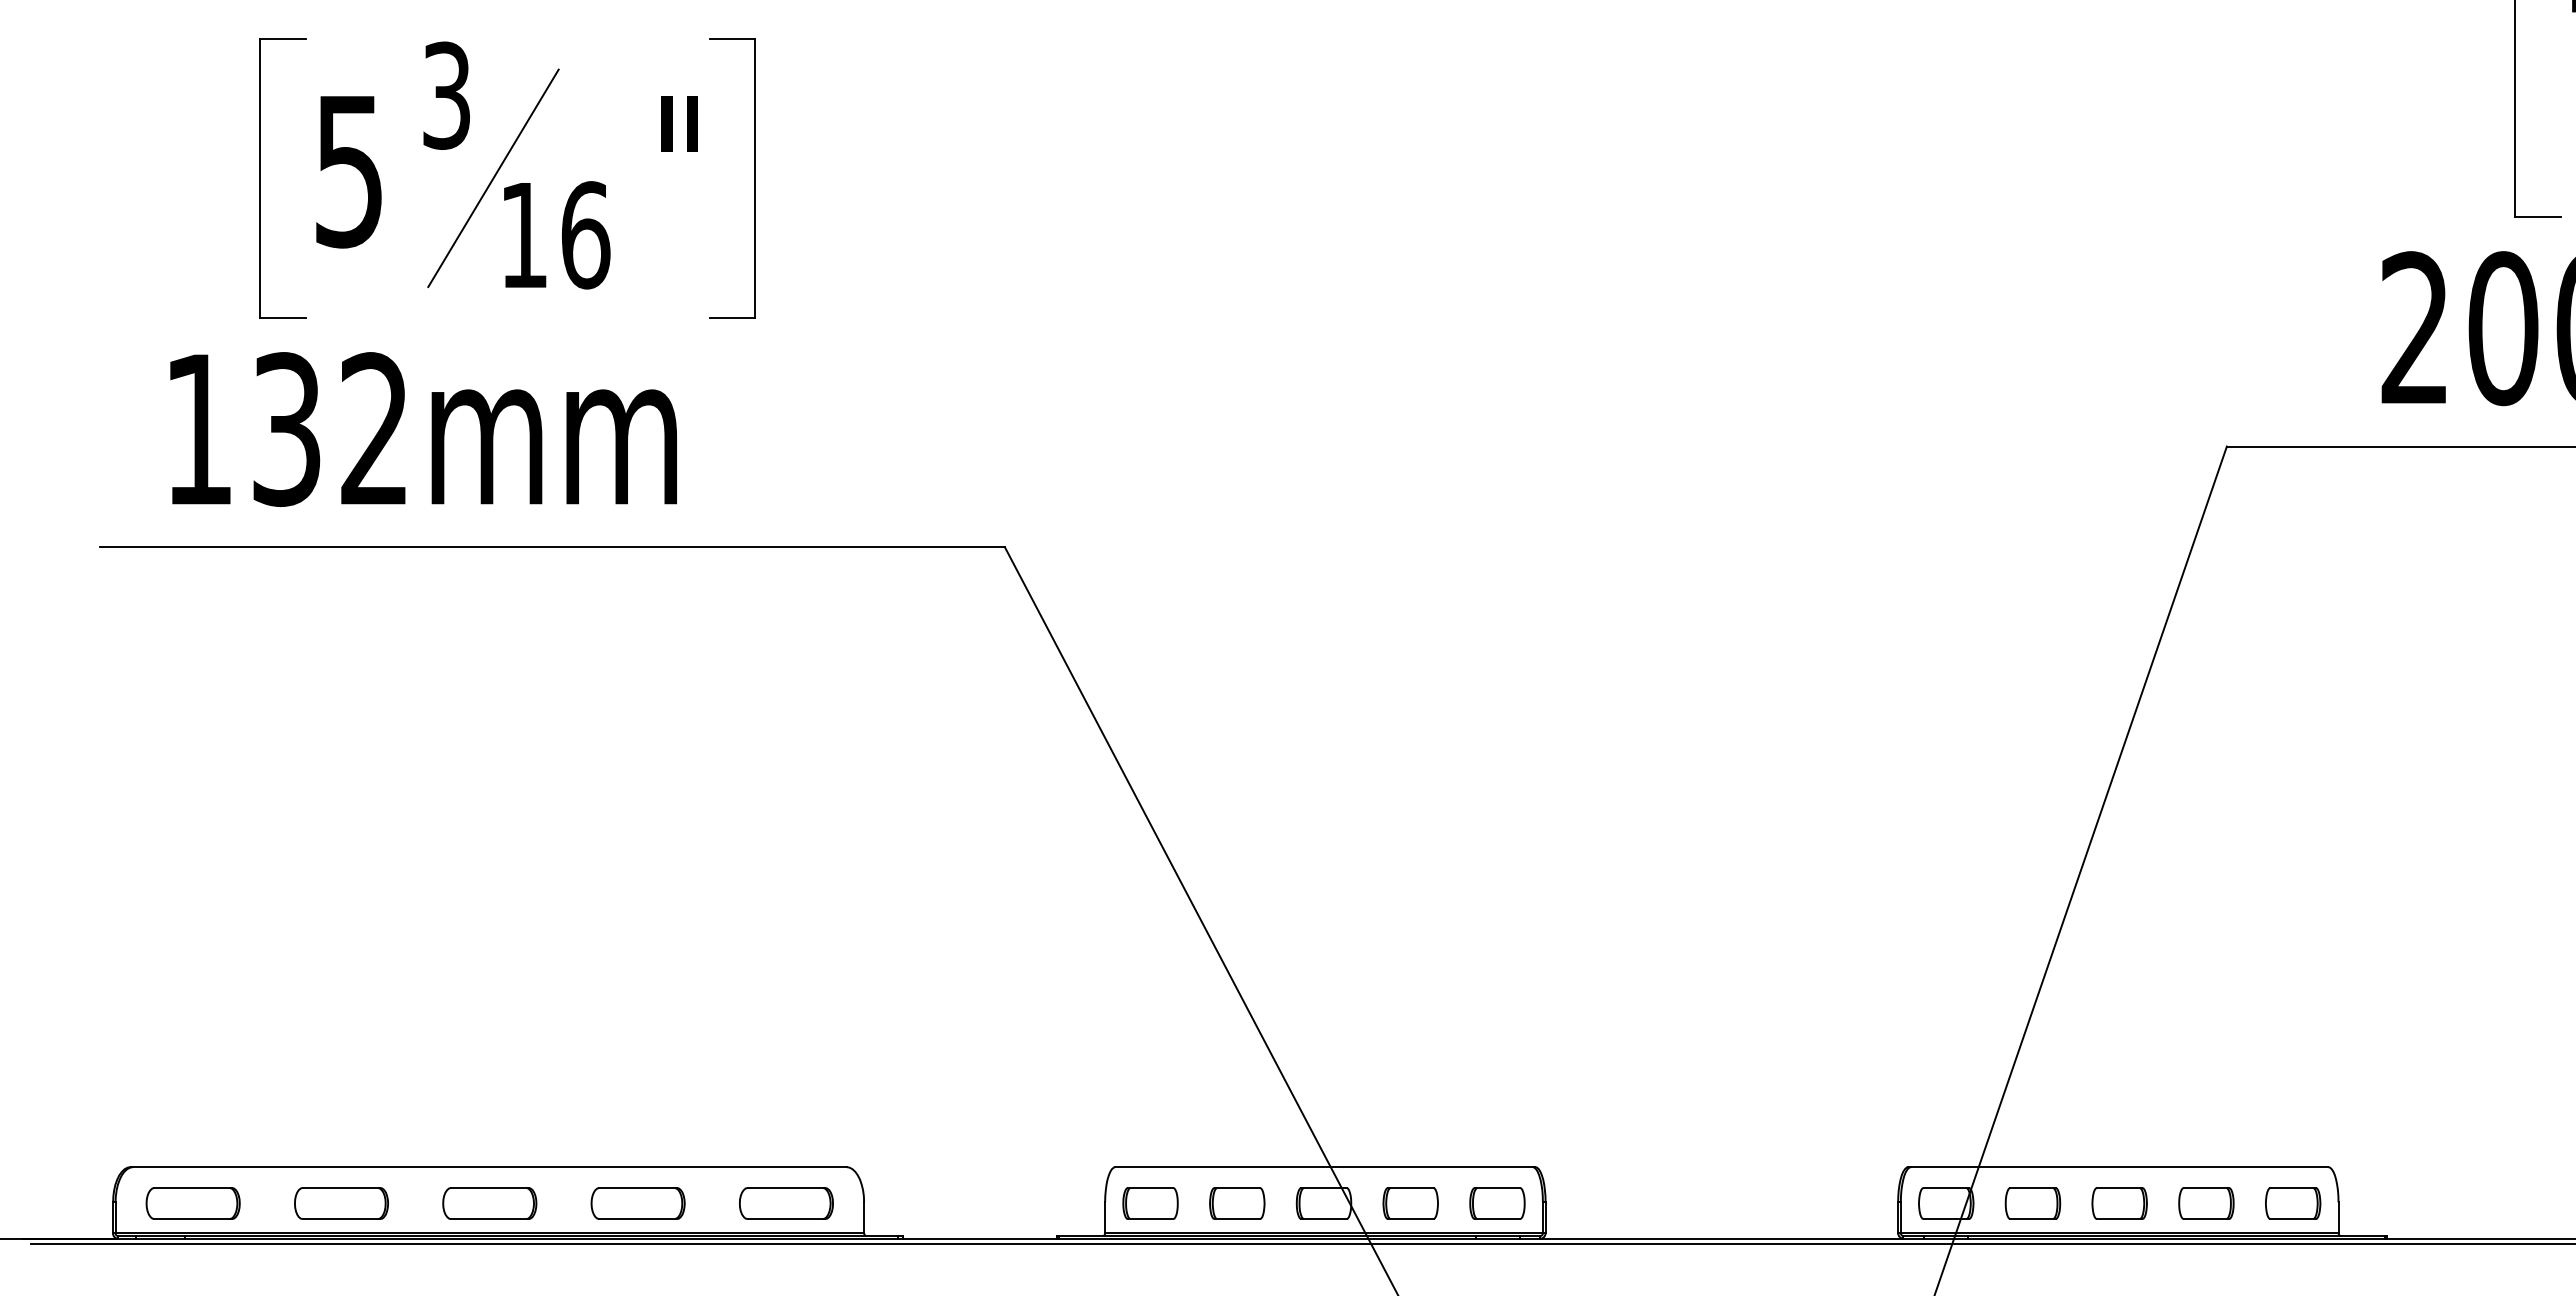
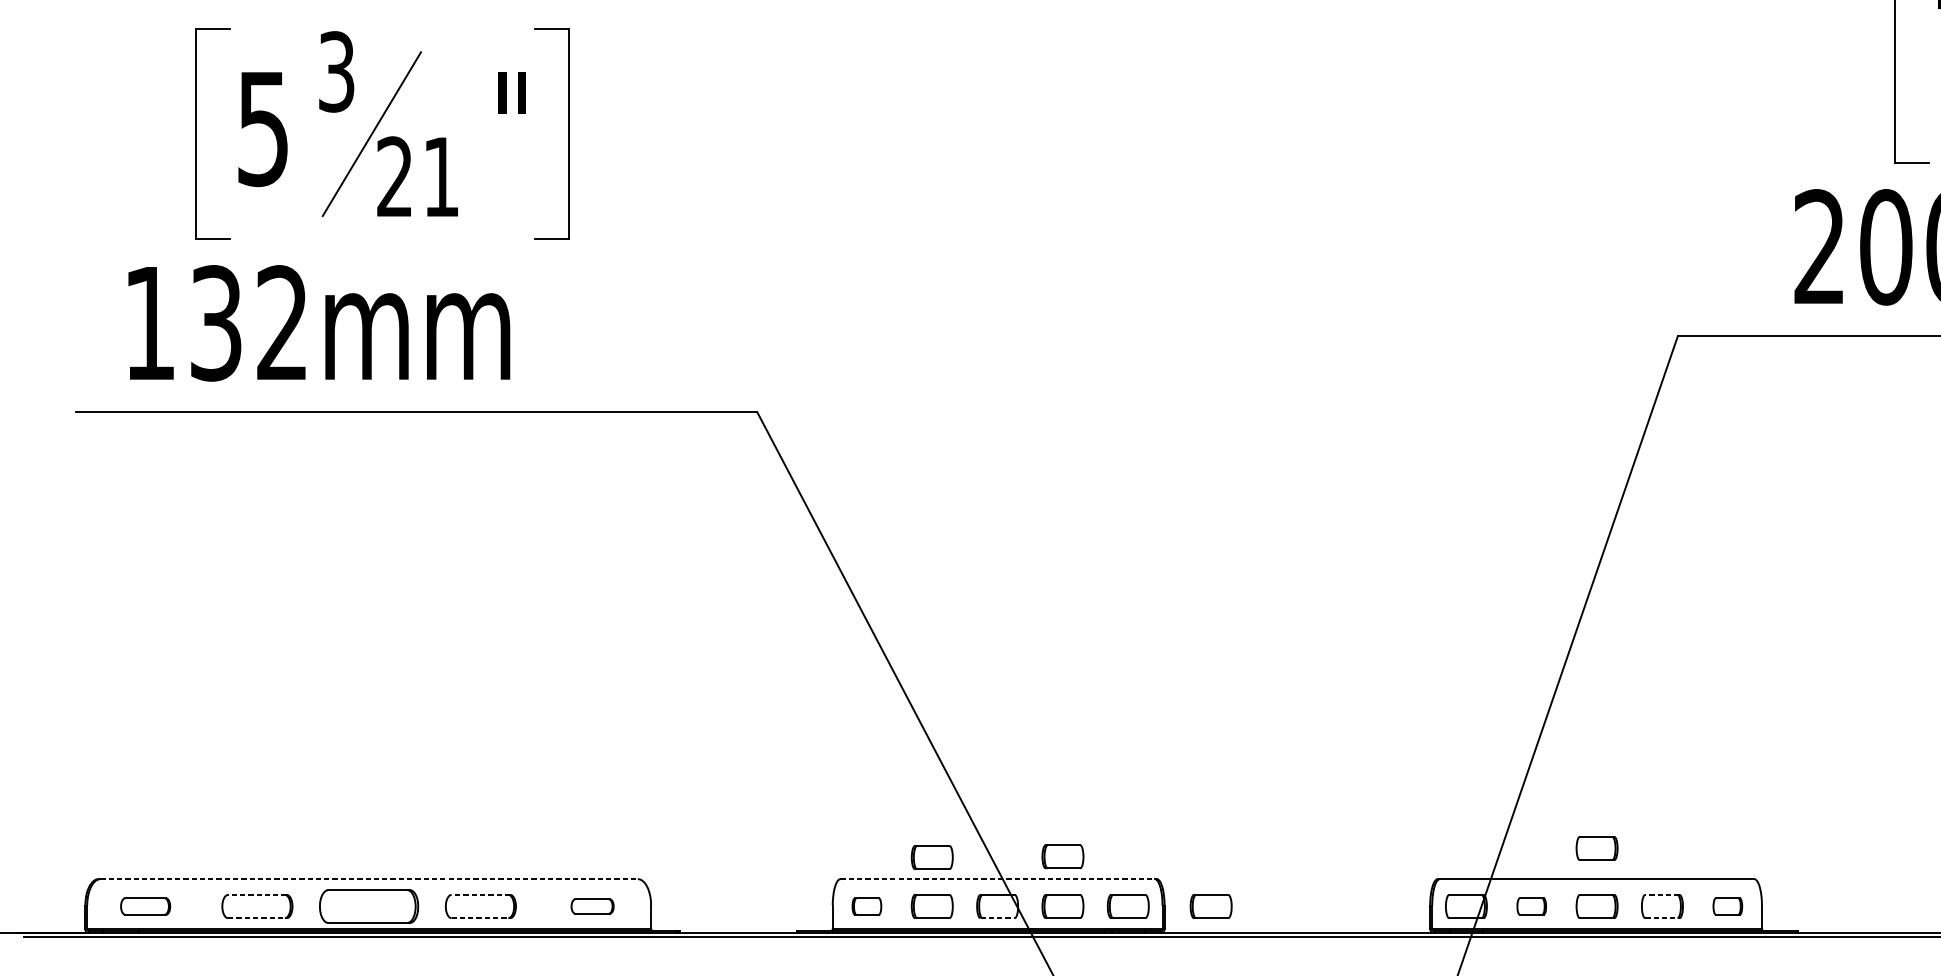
text: (555, 235) -> (418, 177), 16 -> 21
part: (2119, 1126) -> (1596, 848), added
part: (1410, 1137) -> (1062, 856), added
part: (1237, 1138) -> (932, 857), added
line: (489, 1167) -> (368, 879), solid -> dashed
line: (1324, 1167) -> (997, 879), solid -> dashed
line: (341, 1187) -> (257, 894), solid -> dashed
line: (638, 1187) -> (481, 894), solid -> dashed
line: (2206, 1187) -> (1662, 894), solid -> dashed
part: (192, 1203) -> (145, 906), size x0.7
part: (489, 1203) -> (368, 906), size x1.4
part: (786, 1203) -> (592, 906), size x0.6
part: (1150, 1203) -> (866, 906), size x0.7
part: (1607, 1203) -> (1211, 906), added
part: (2032, 1203) -> (1531, 906), size x0.7
part: (2293, 1203) -> (1728, 906), size x0.7
line: (341, 1219) -> (257, 918), solid -> dashed
line: (638, 1219) -> (481, 918), solid -> dashed
line: (1324, 1219) -> (997, 918), solid -> dashed
line: (2206, 1219) -> (1662, 918), solid -> dashed

